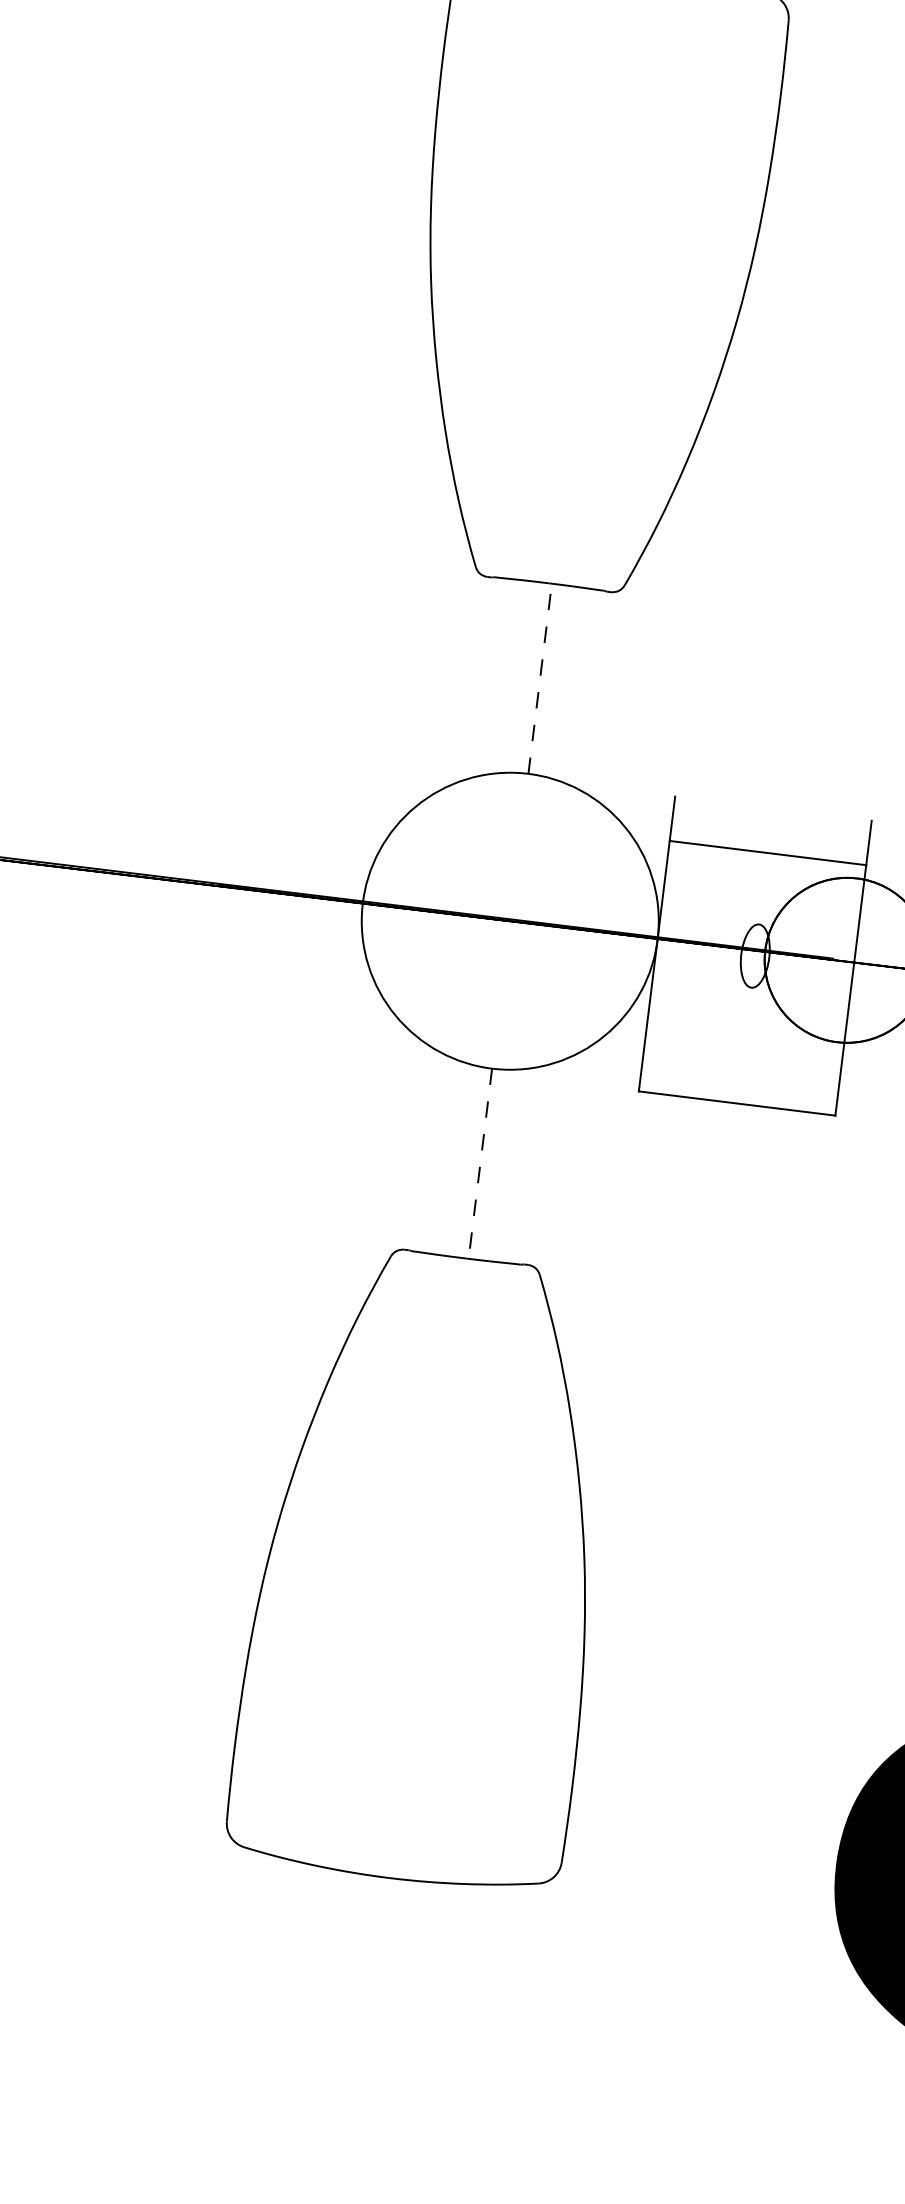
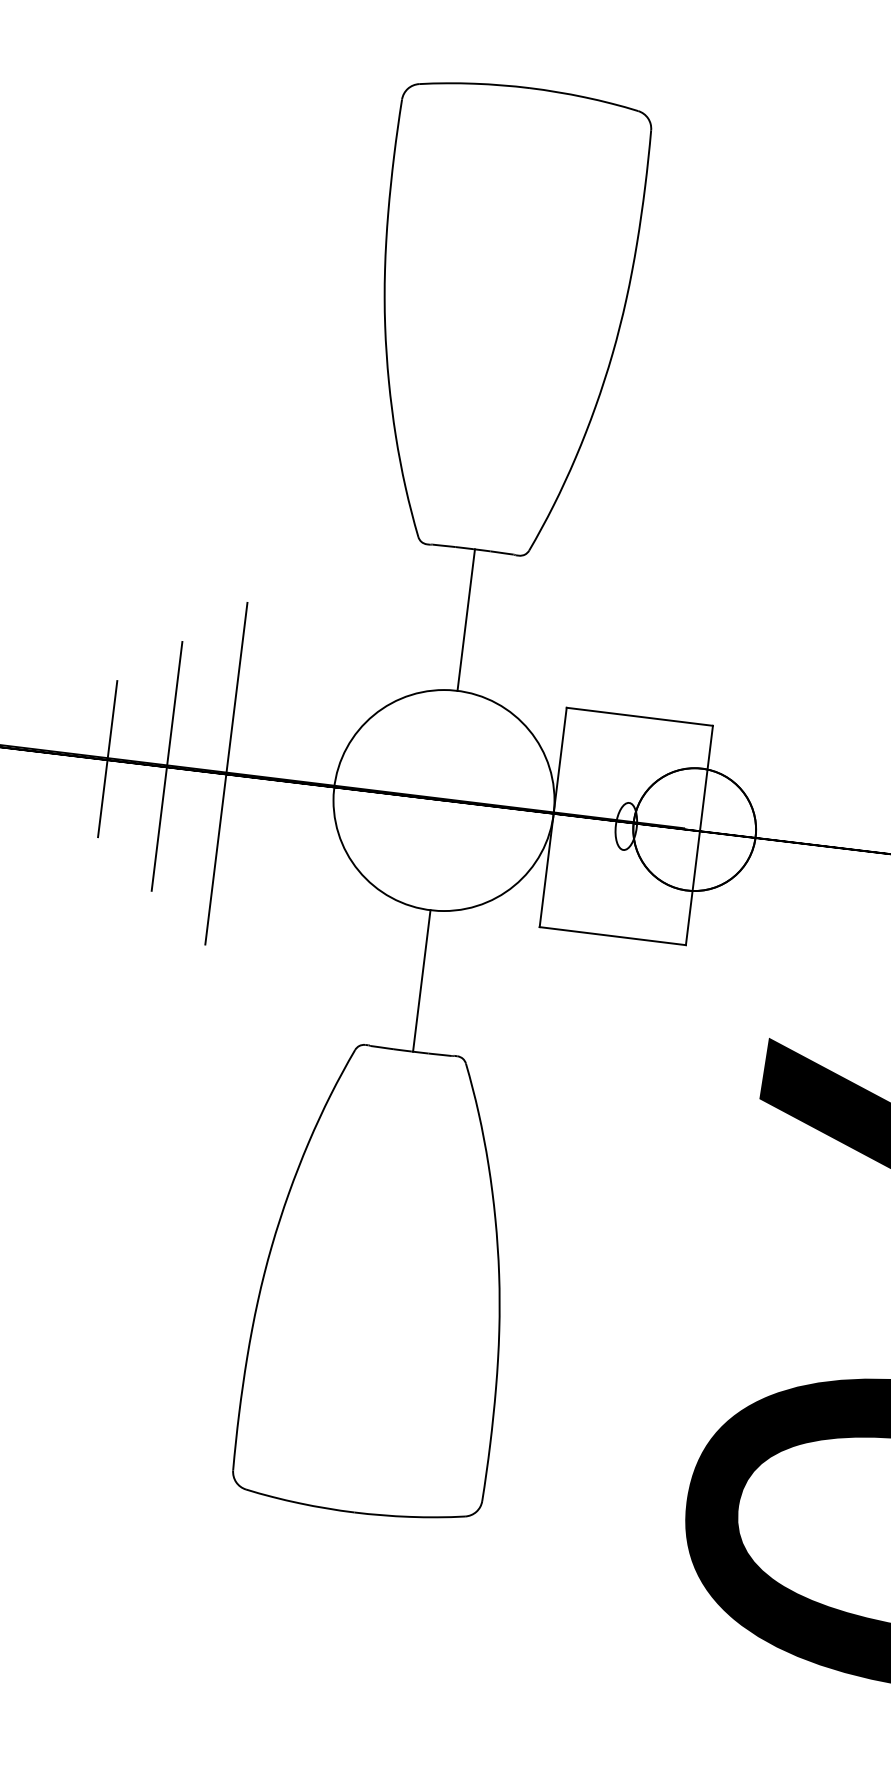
line: (540, 677) -> (466, 619), dashed -> solid
line: (767, 852) -> (639, 716), moved
line: (57, 866) -> (107, 759), added
line: (137, 874) -> (166, 765), added
line: (217, 884) -> (226, 773), added
line: (479, 1164) -> (421, 981), dashed -> solid

